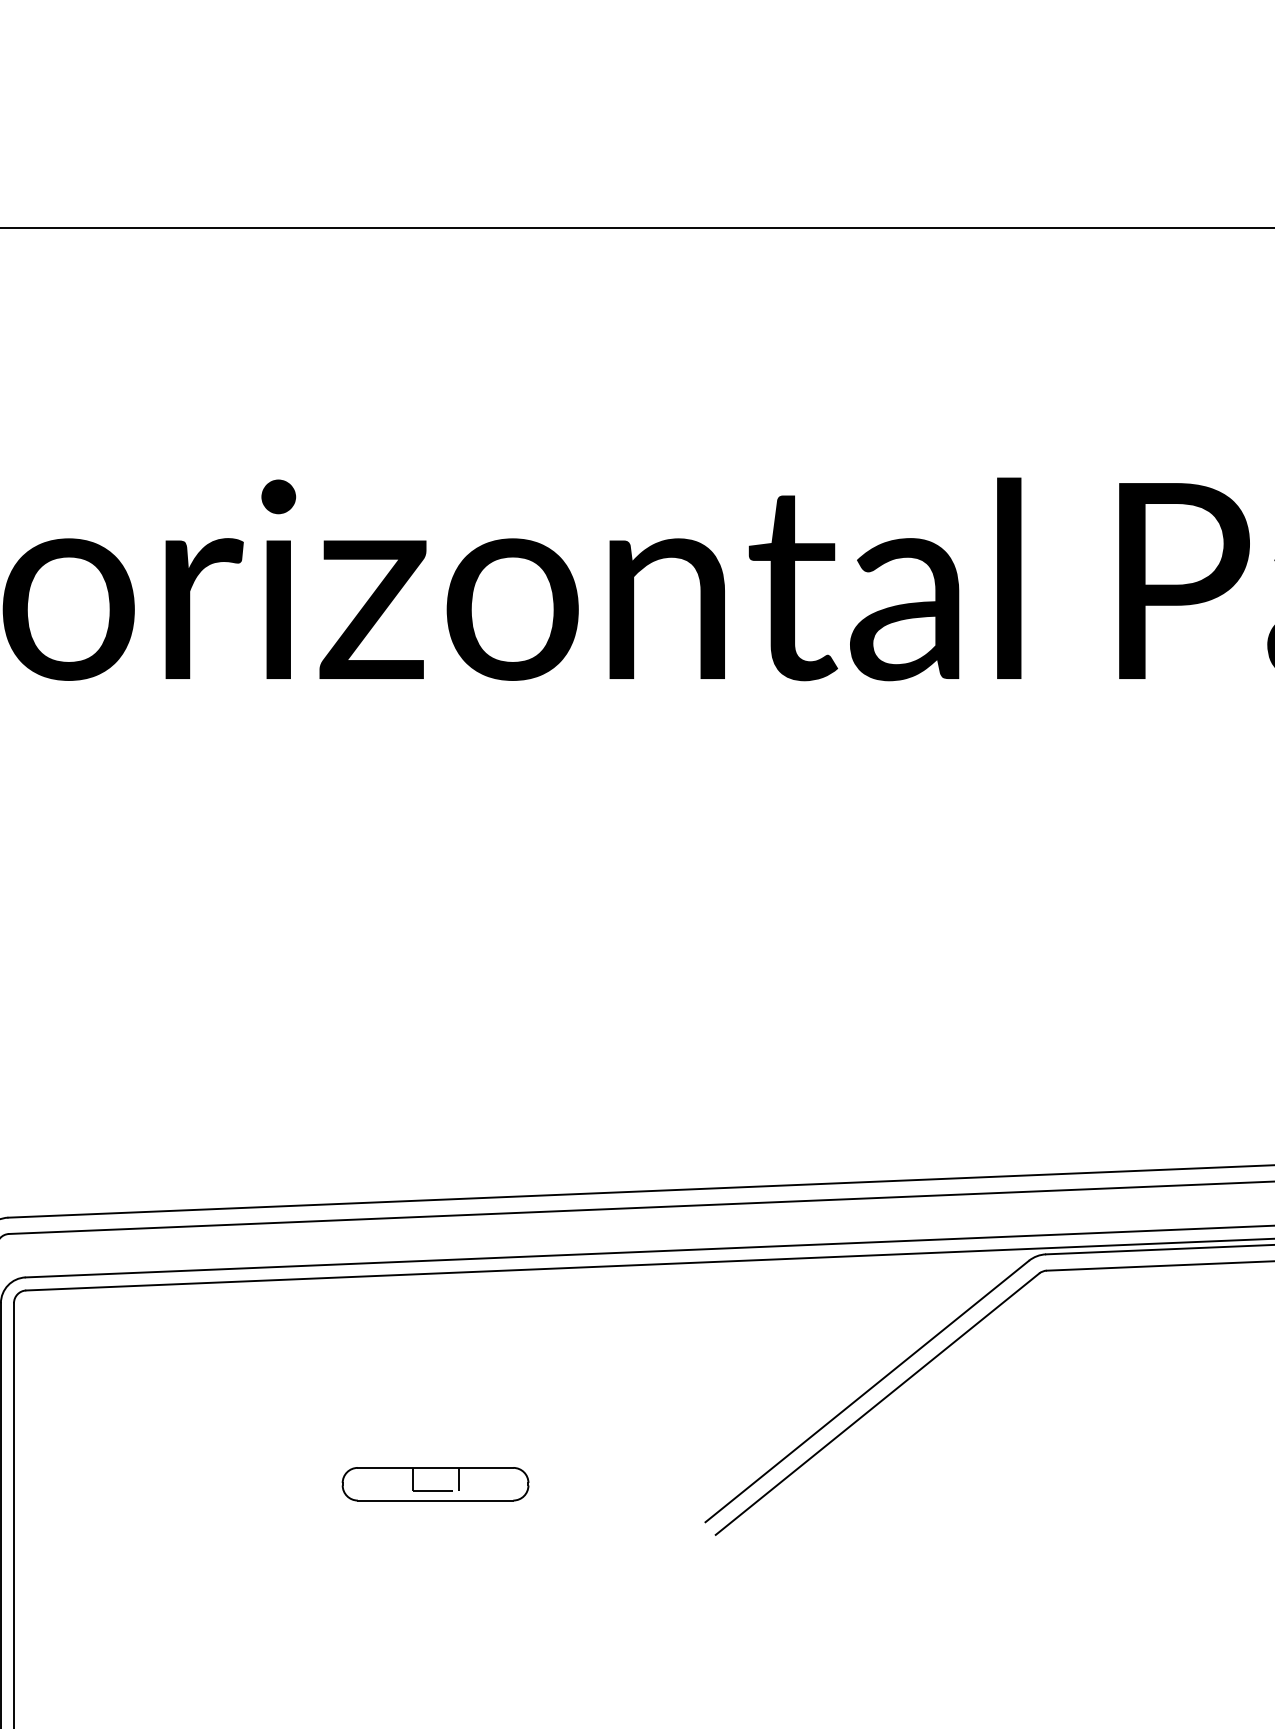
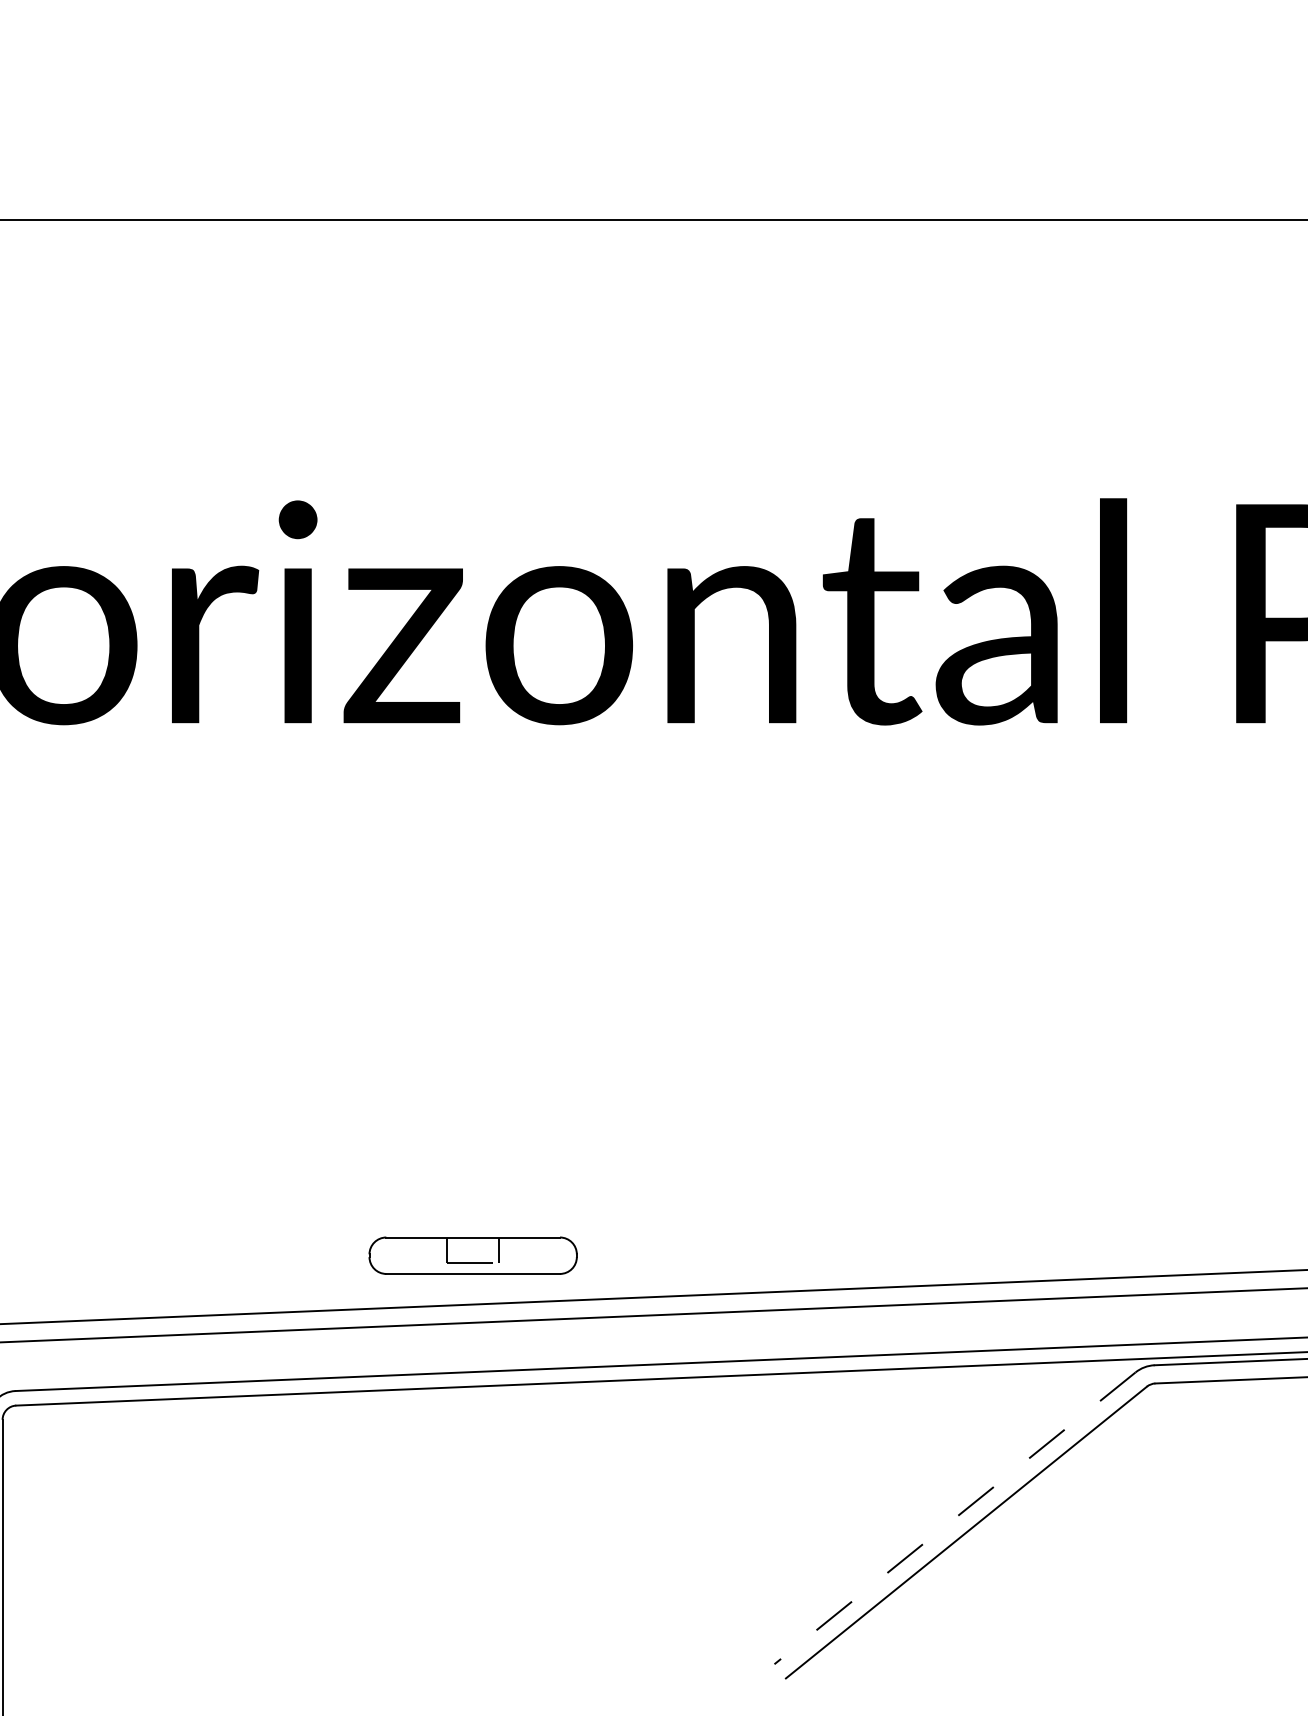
line: (867, 1391) -> (955, 1518), solid -> dashed
part: (435, 1484) -> (473, 1256), moved

